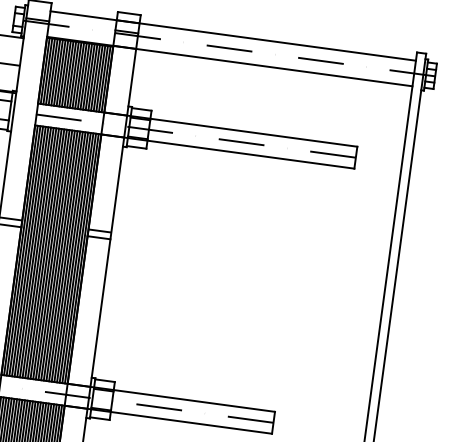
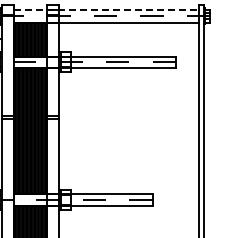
line: (233, 35) -> (106, 9), solid -> dashed

